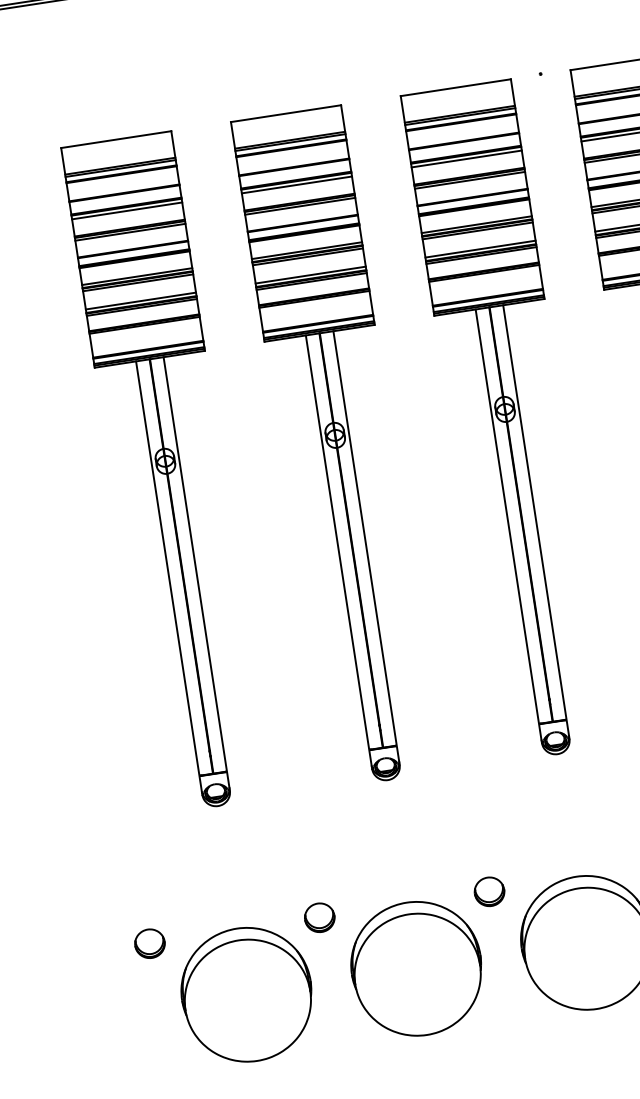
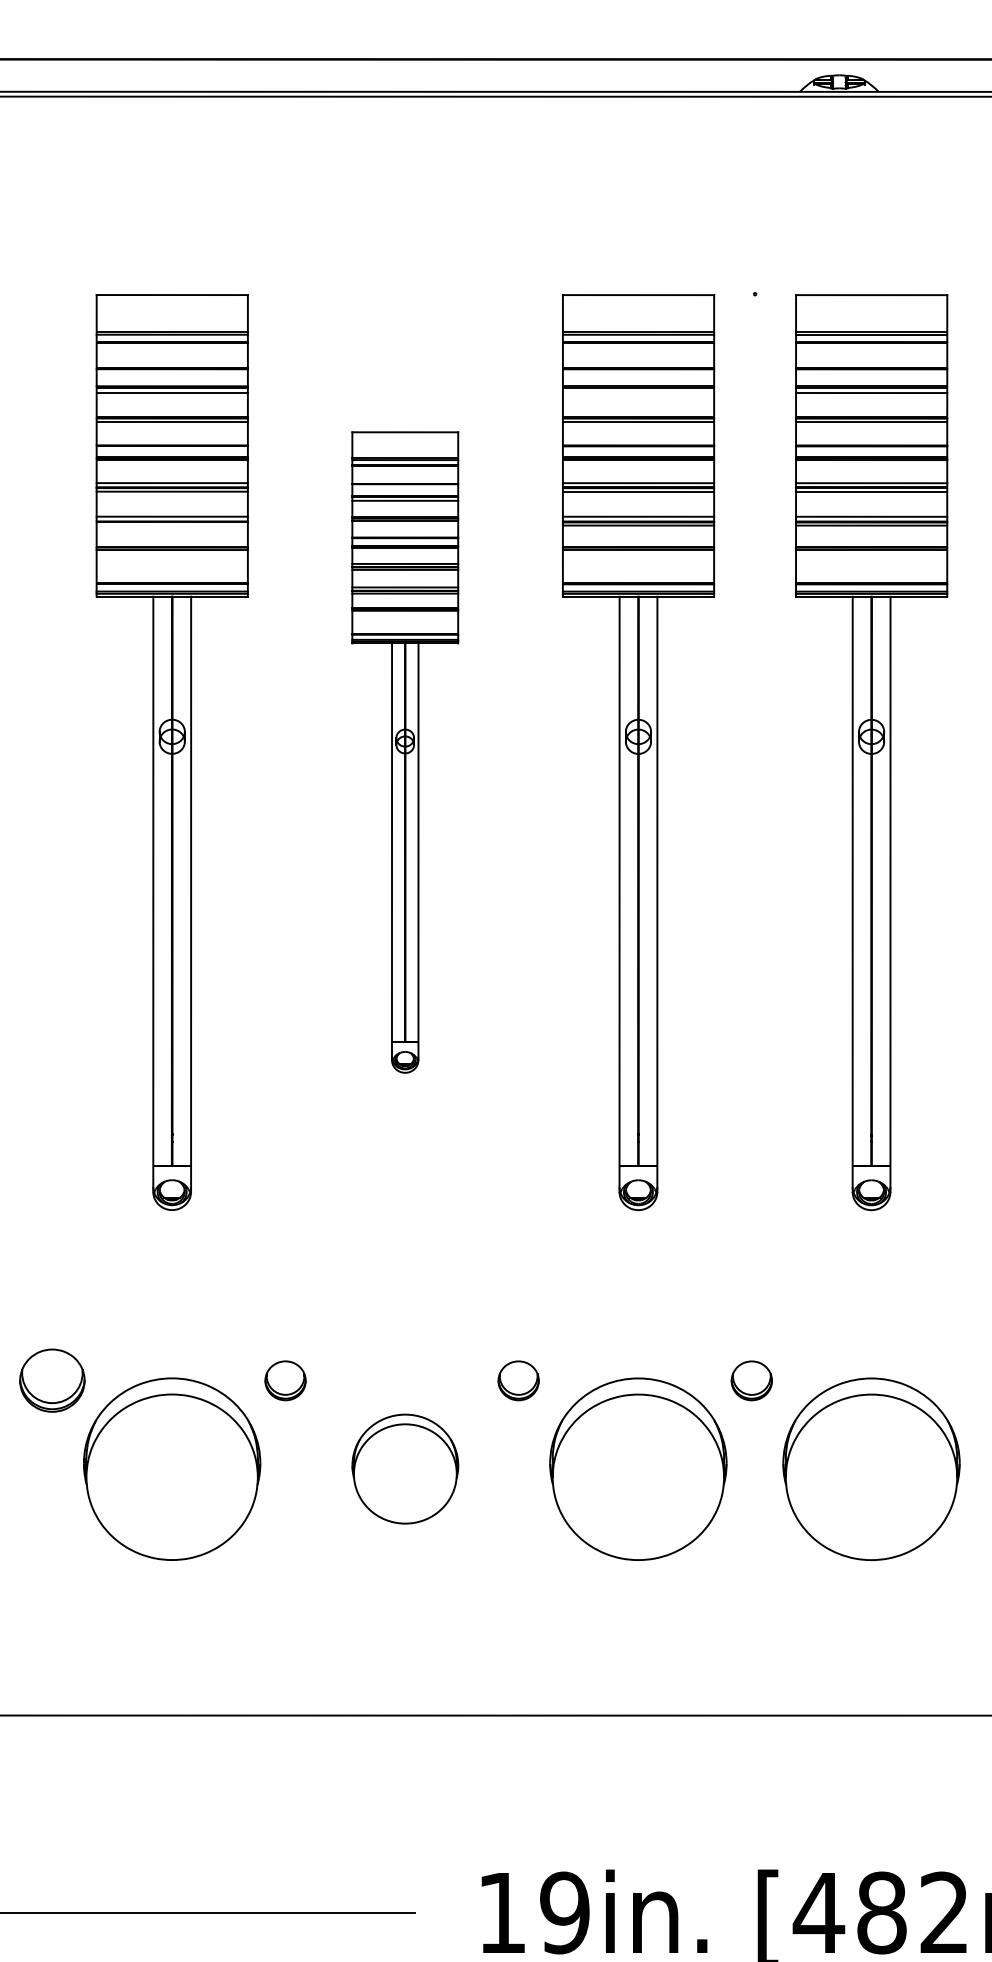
line: (466, 158) -> (638, 392), removed
line: (141, 307) -> (171, 525), removed
part: (336, 446) -> (404, 752), size x0.7
part: (149, 943) -> (52, 1380), size x1.6
part: (416, 968) -> (405, 1468), size x0.6

